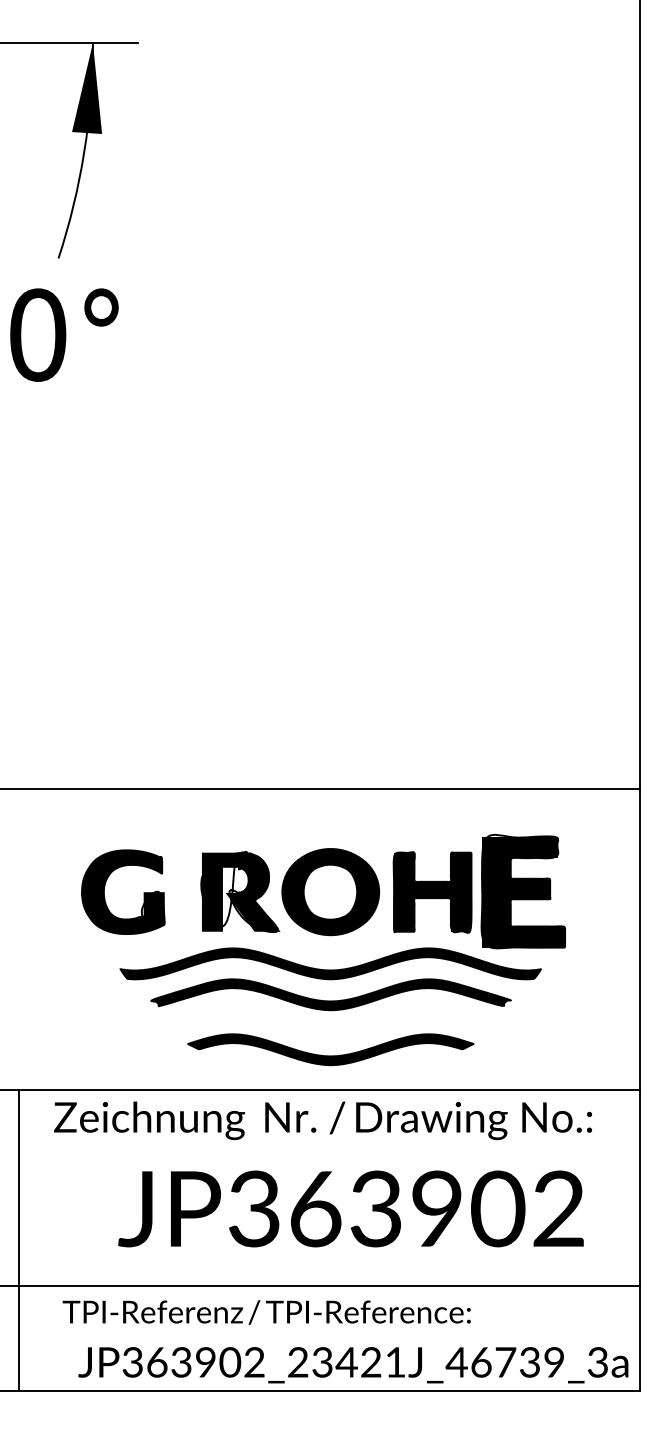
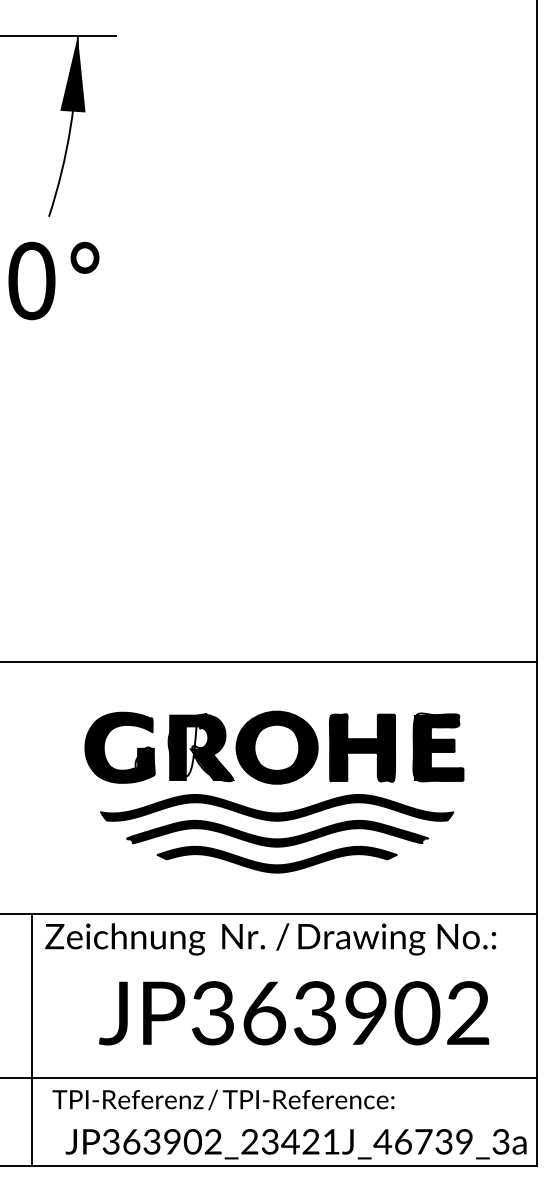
part: (105, 887) -> (105, 743), moved
part: (522, 891) -> (437, 747), size x0.71
part: (330, 1049) -> (276, 859), moved
line: (18, 1240) -> (32, 1039), moved

